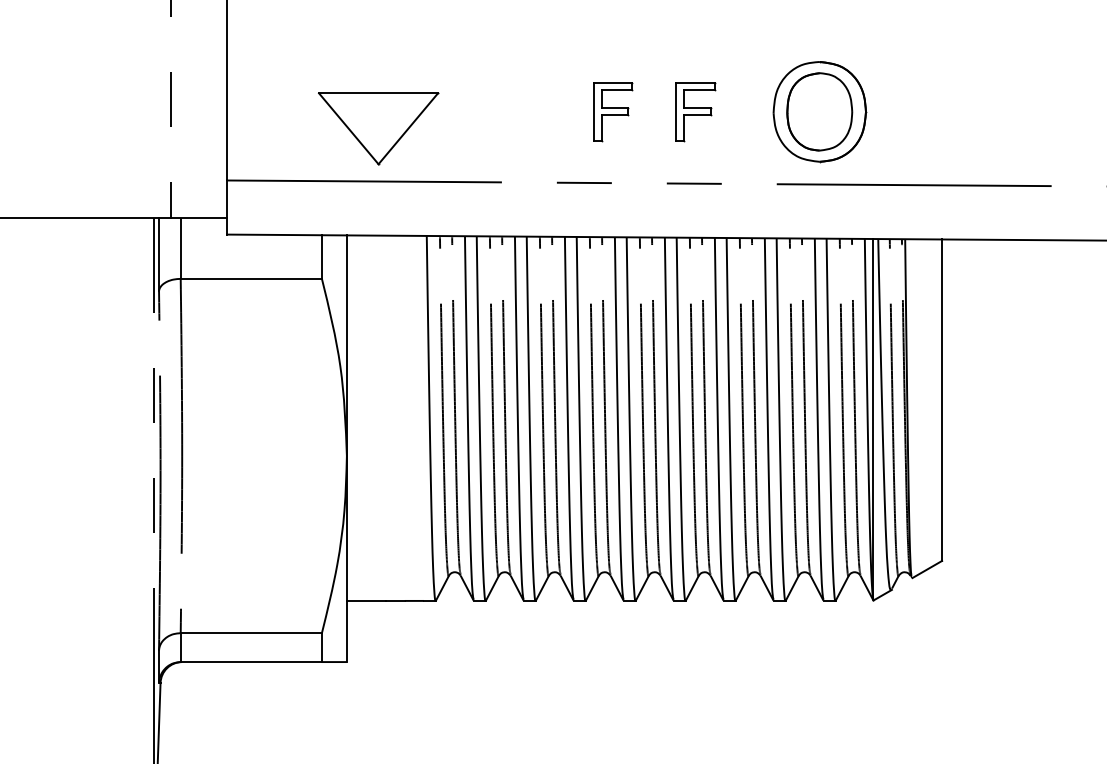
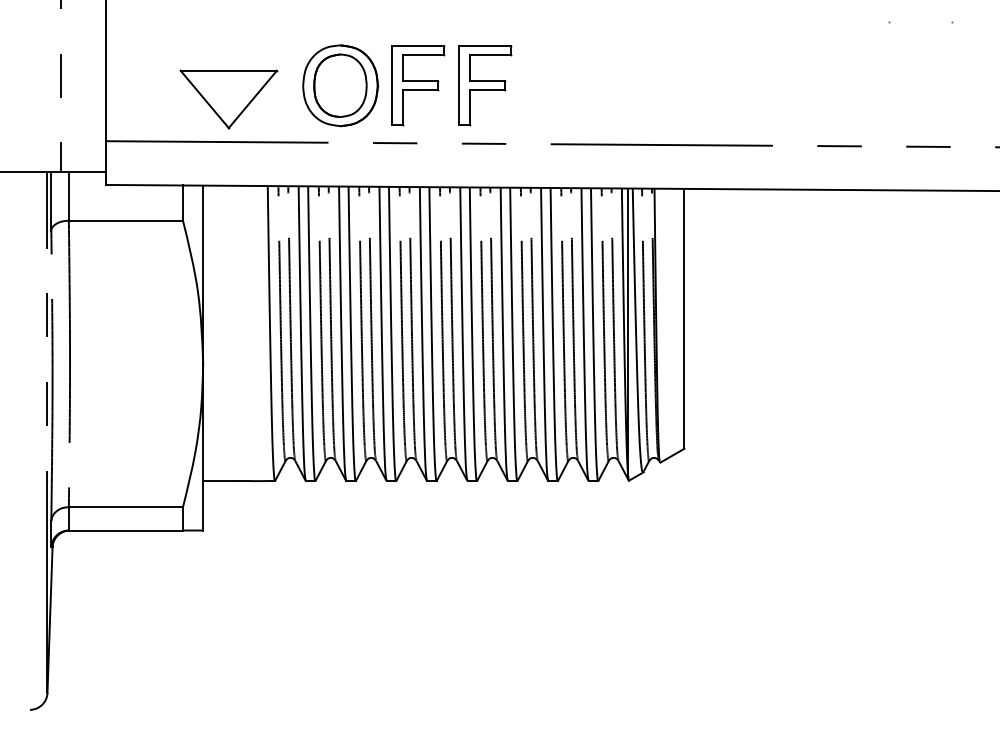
part: (613, 111) -> (418, 85), size x1.67
part: (696, 111) -> (485, 85), size x1.67
part: (819, 111) -> (340, 85), moved

